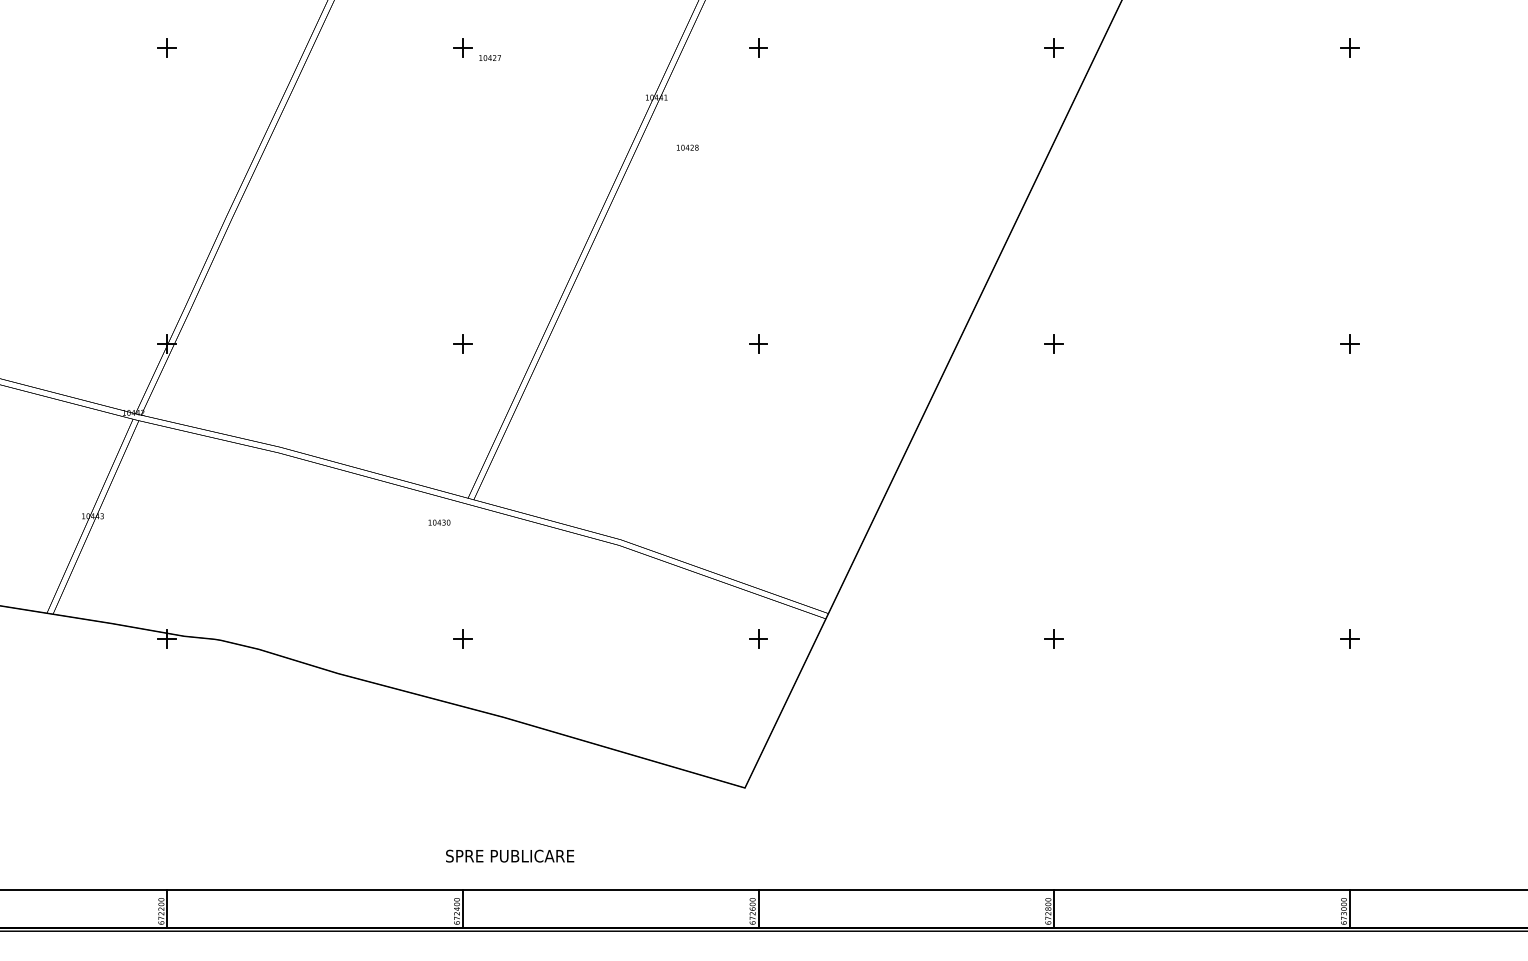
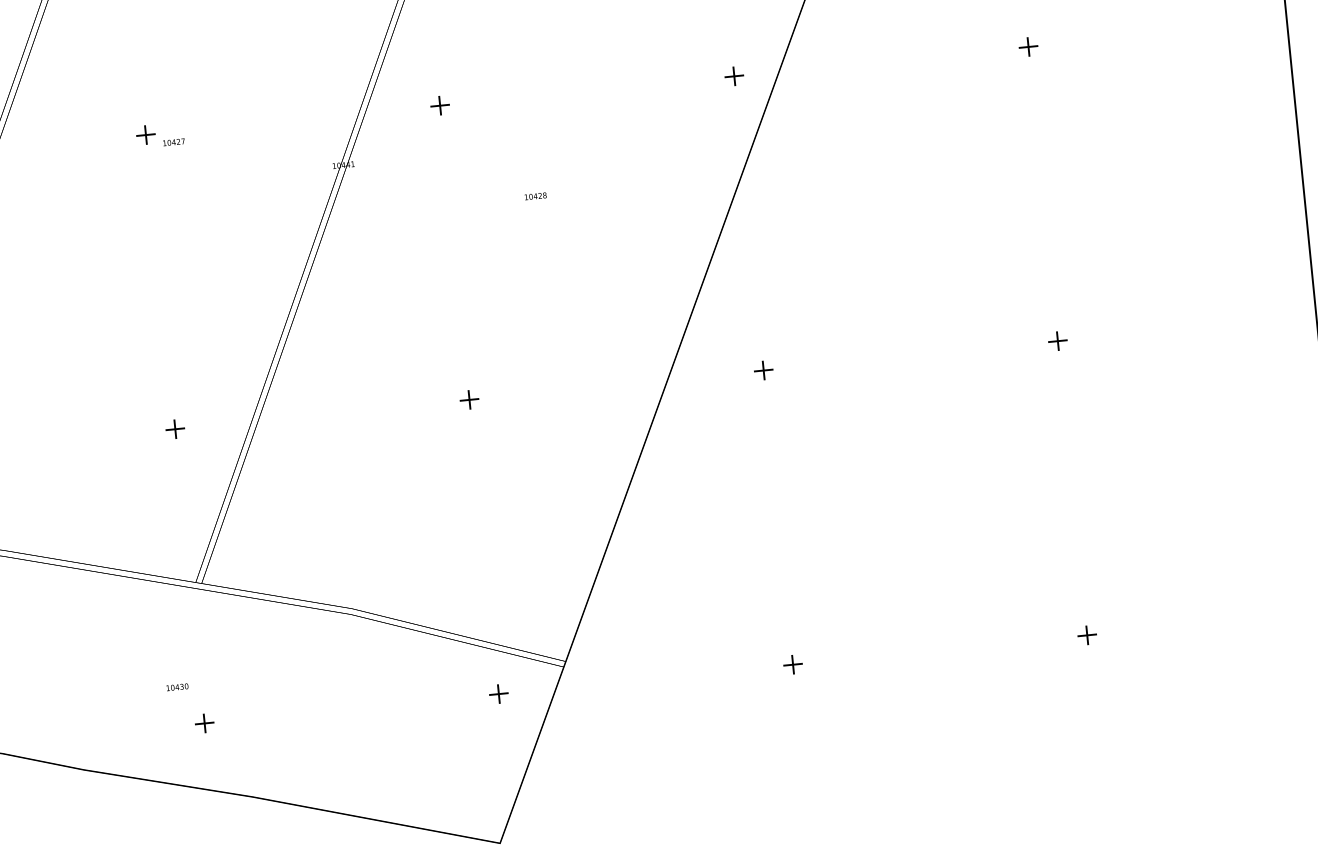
text: (687, 147) -> (535, 196), moved
text: (439, 522) -> (177, 687), moved

